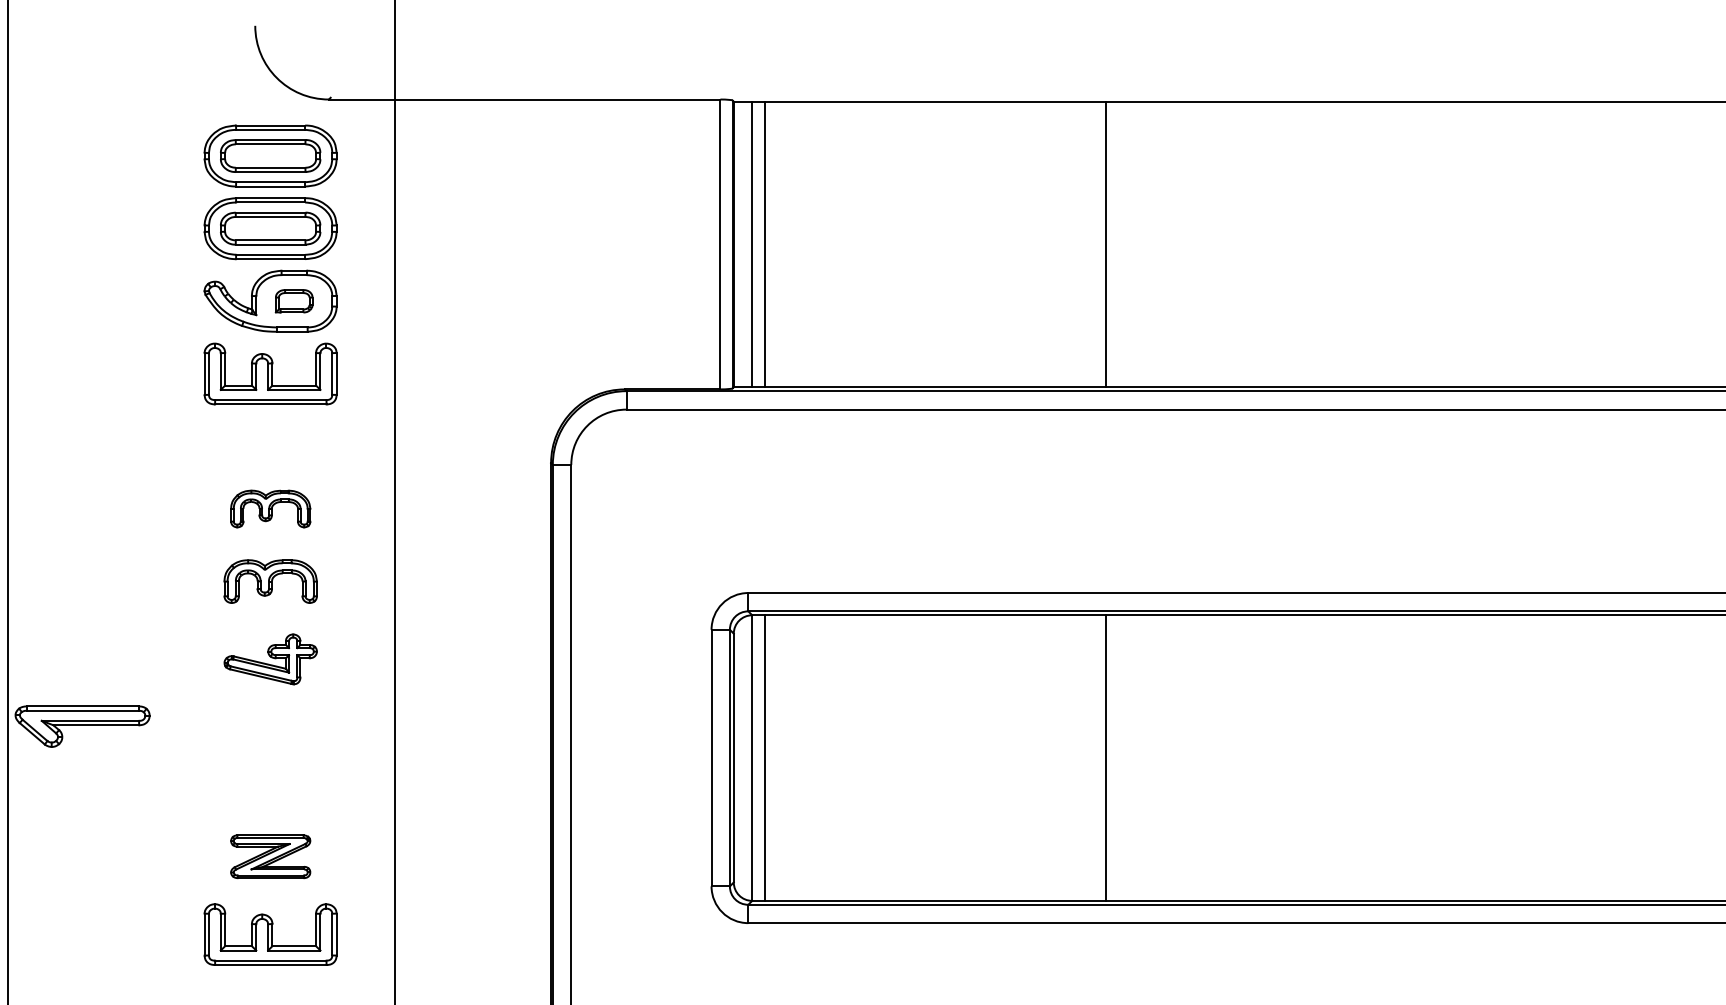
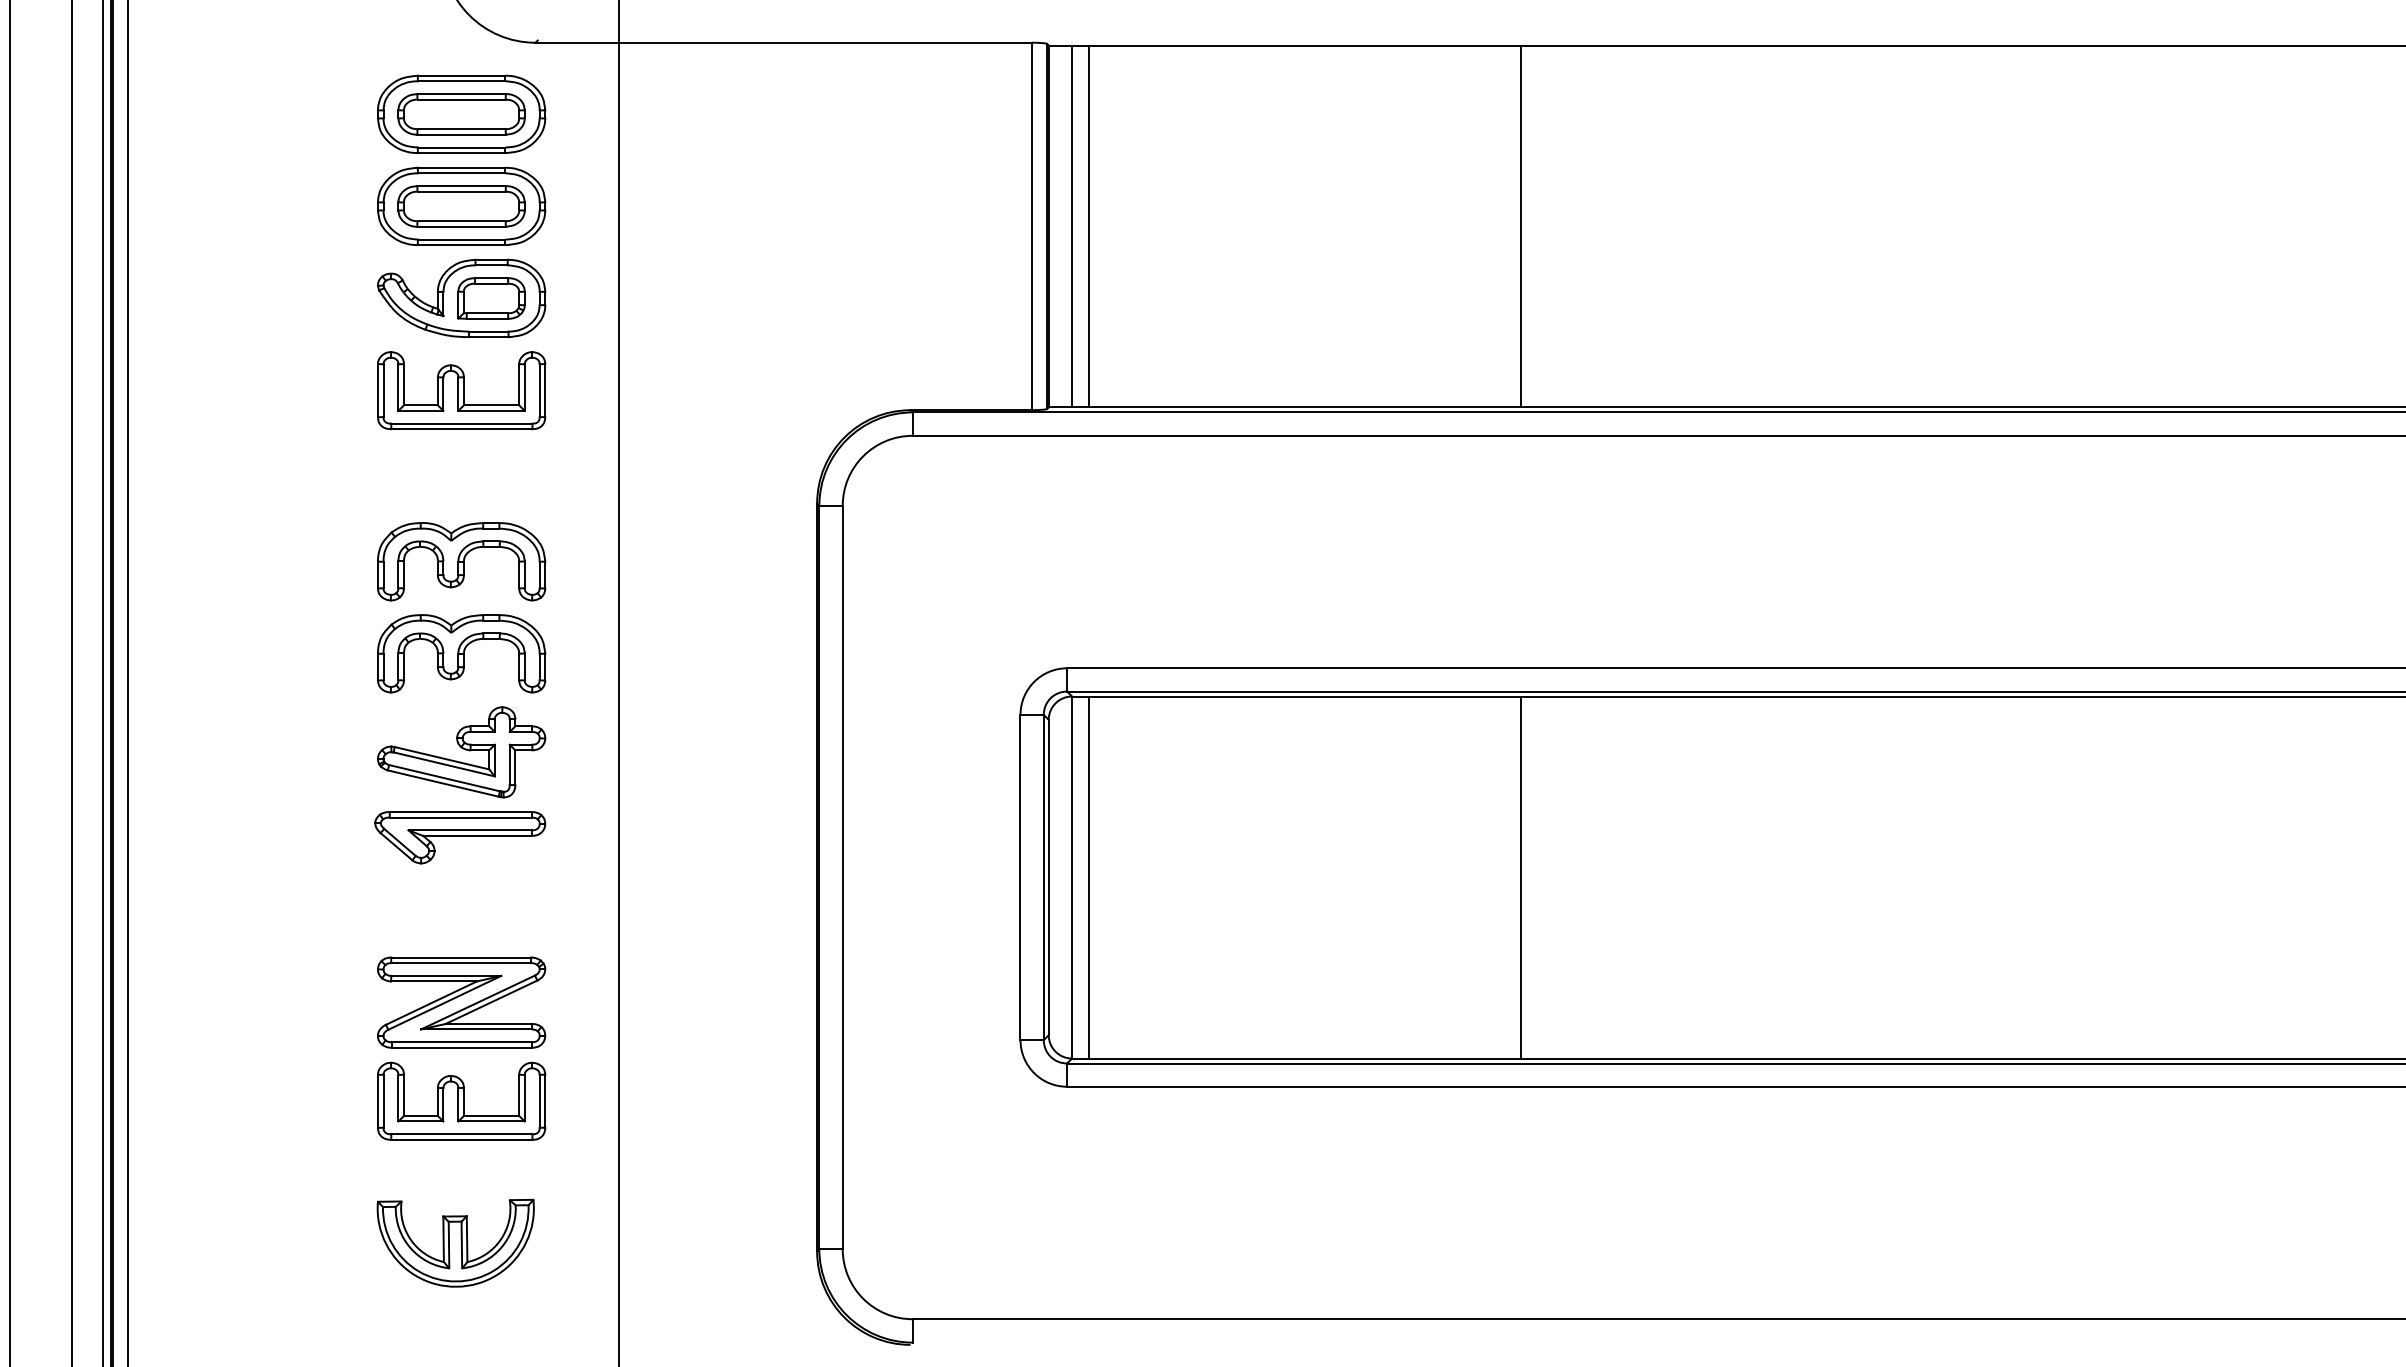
part: (294, 301) -> (491, 298), size x1.43
part: (270, 508) -> (461, 561), size x1.67
part: (270, 581) -> (461, 653), size x1.43
part: (270, 659) -> (461, 752), size x1.43
part: (82, 726) -> (460, 837), moved
part: (270, 856) -> (461, 1002), size x1.67

